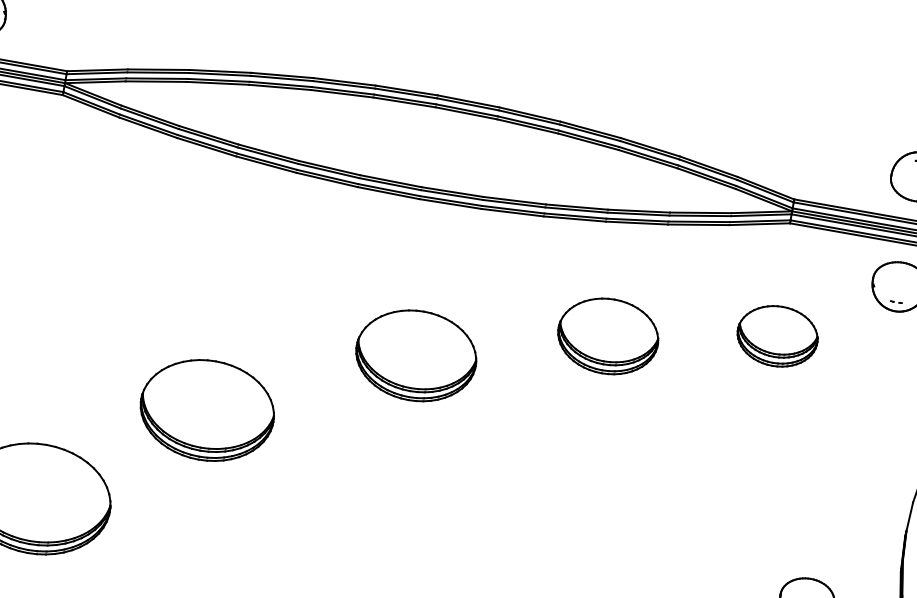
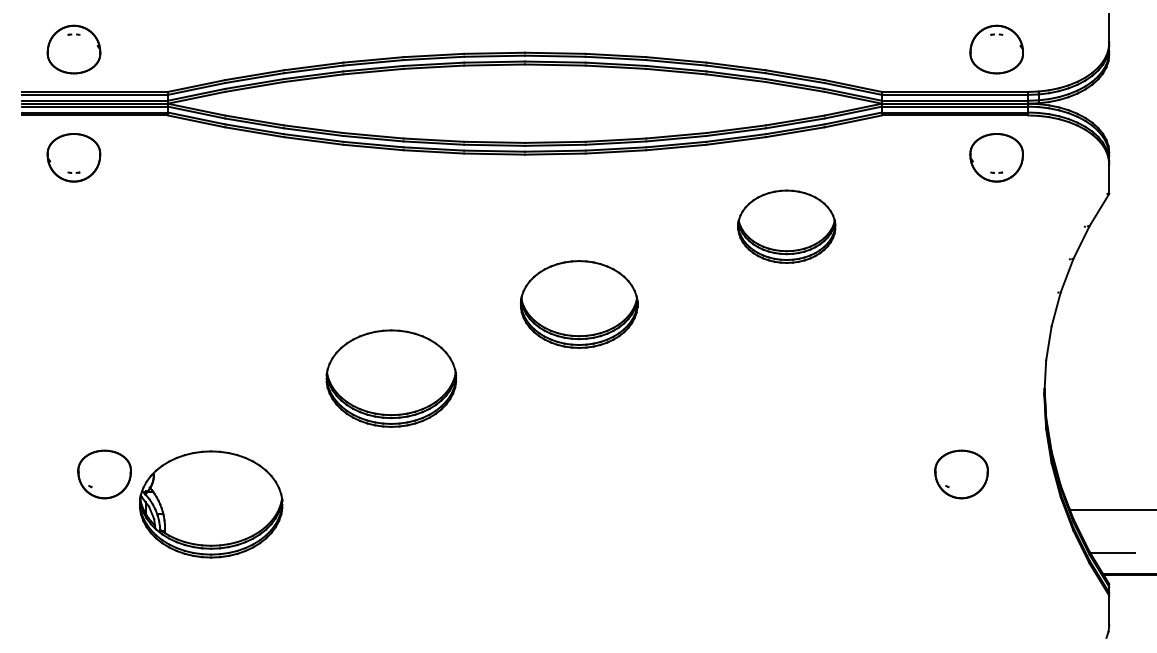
part: (607, 336) -> (786, 226), moved
part: (777, 336) -> (889, 225), removed
part: (416, 355) -> (579, 304), moved
part: (207, 410) -> (391, 378), moved

